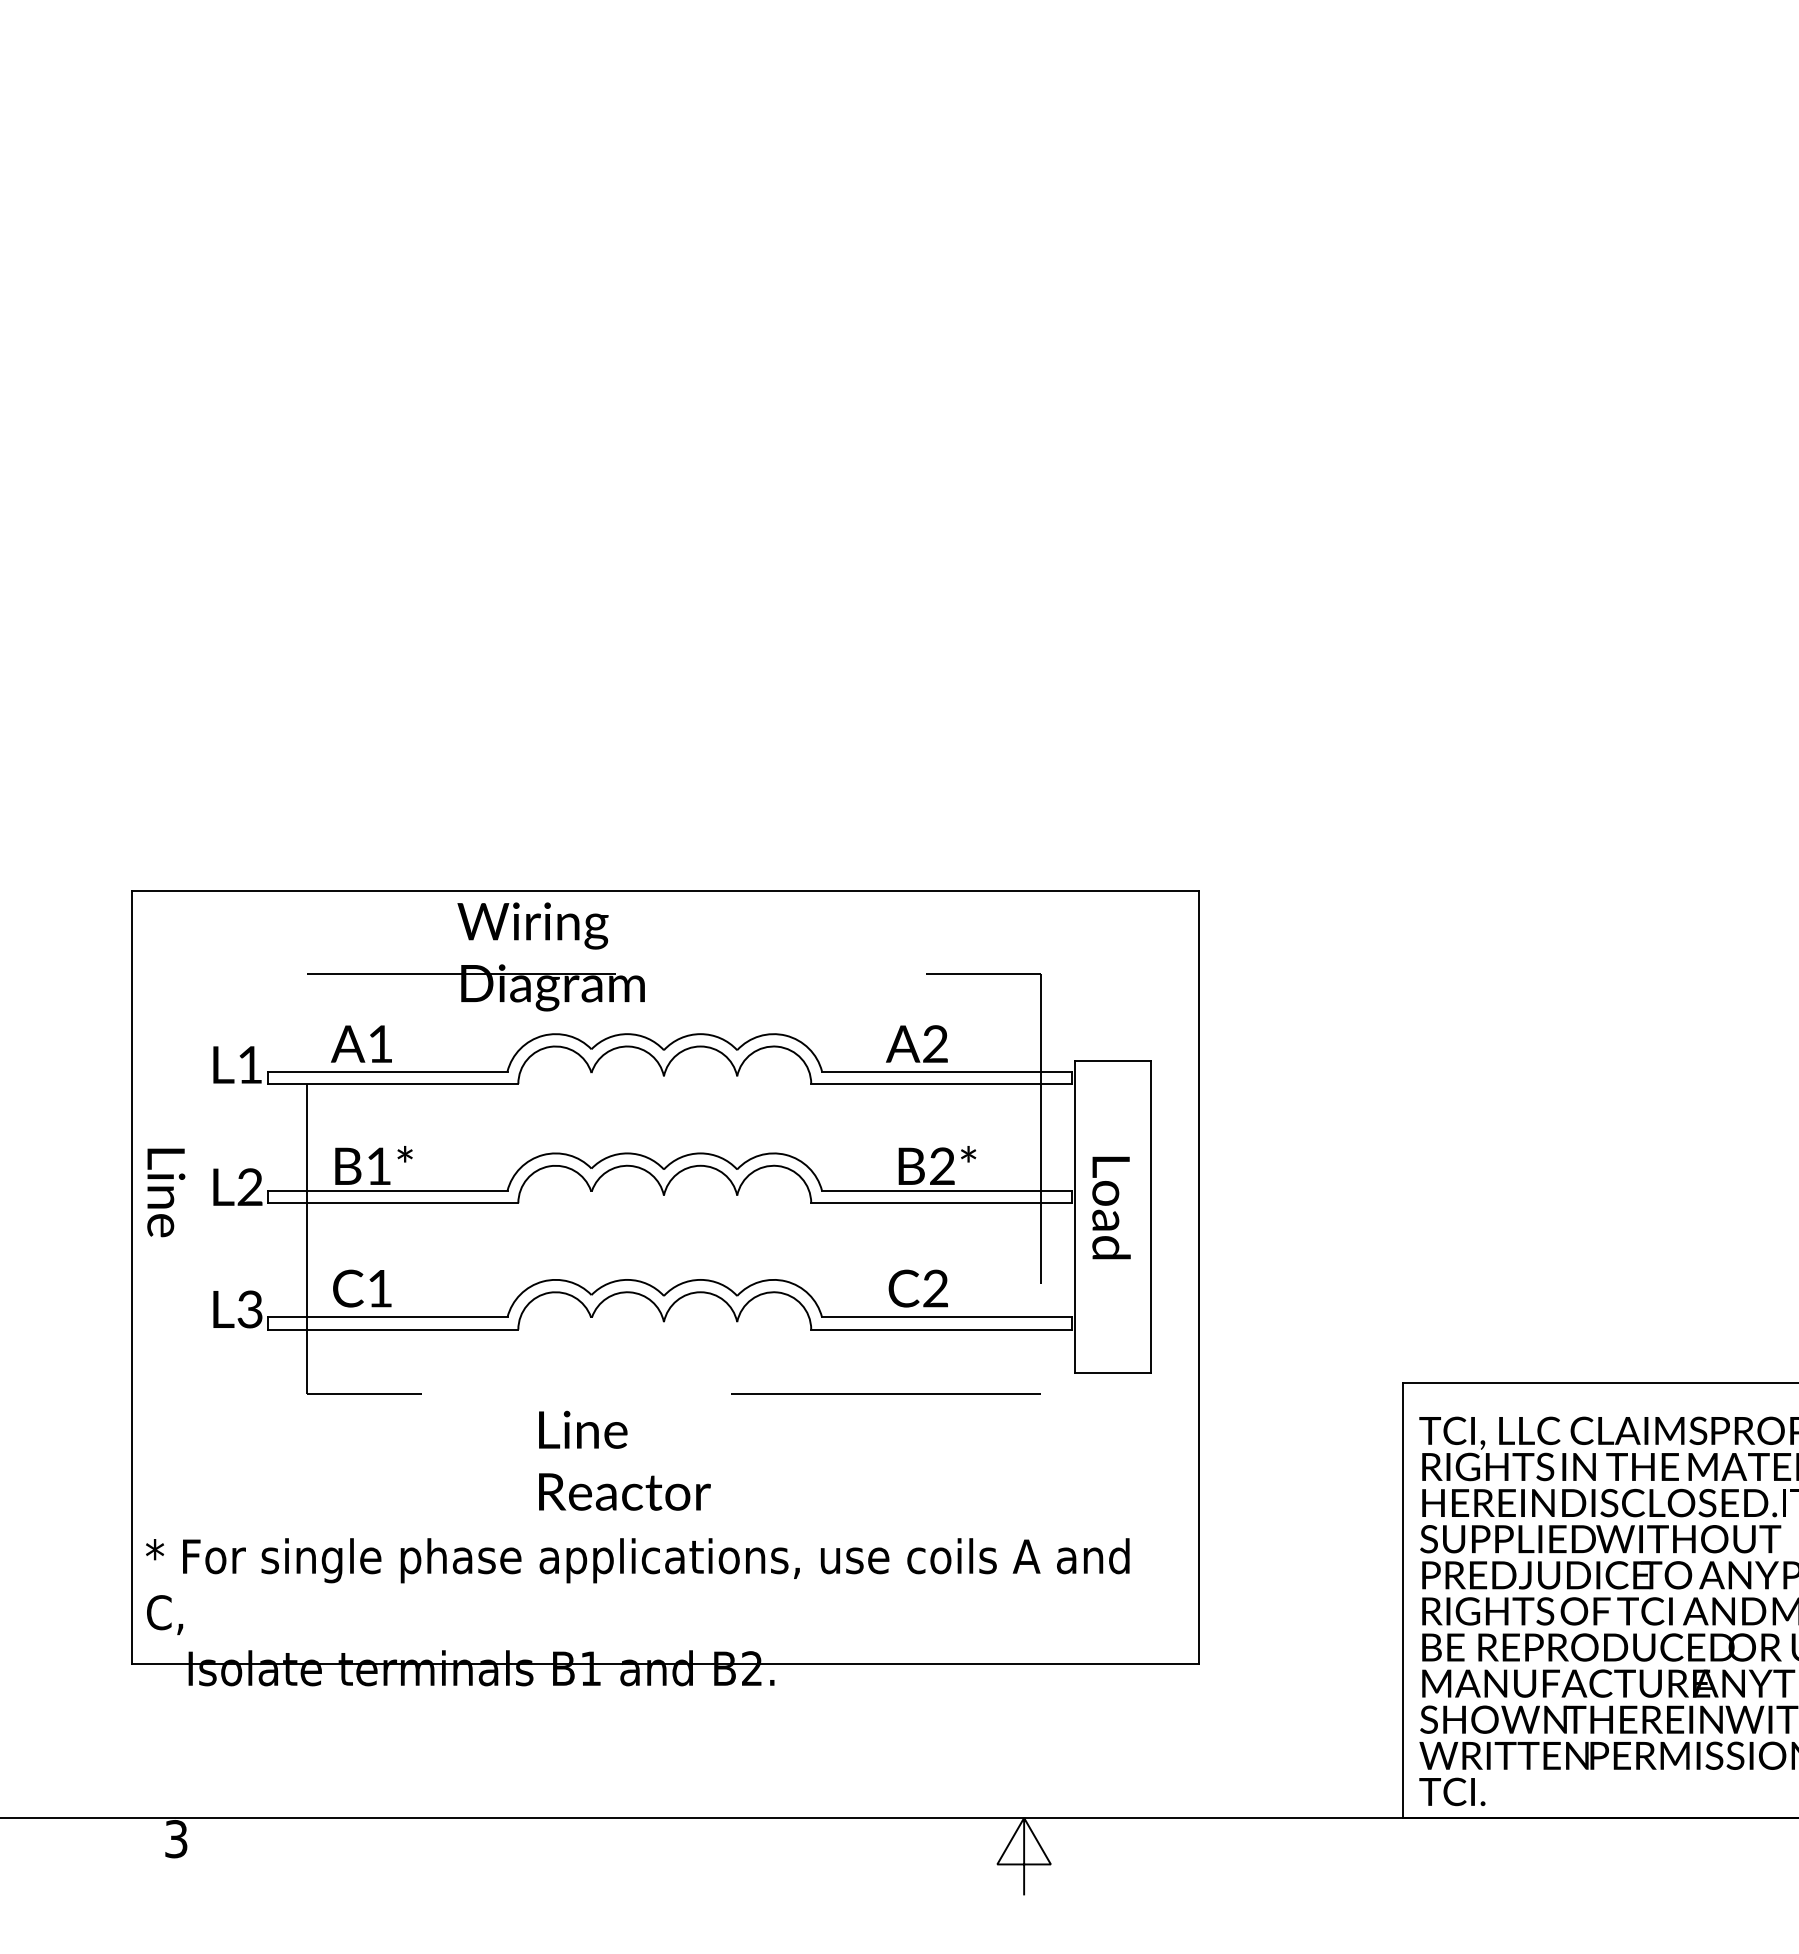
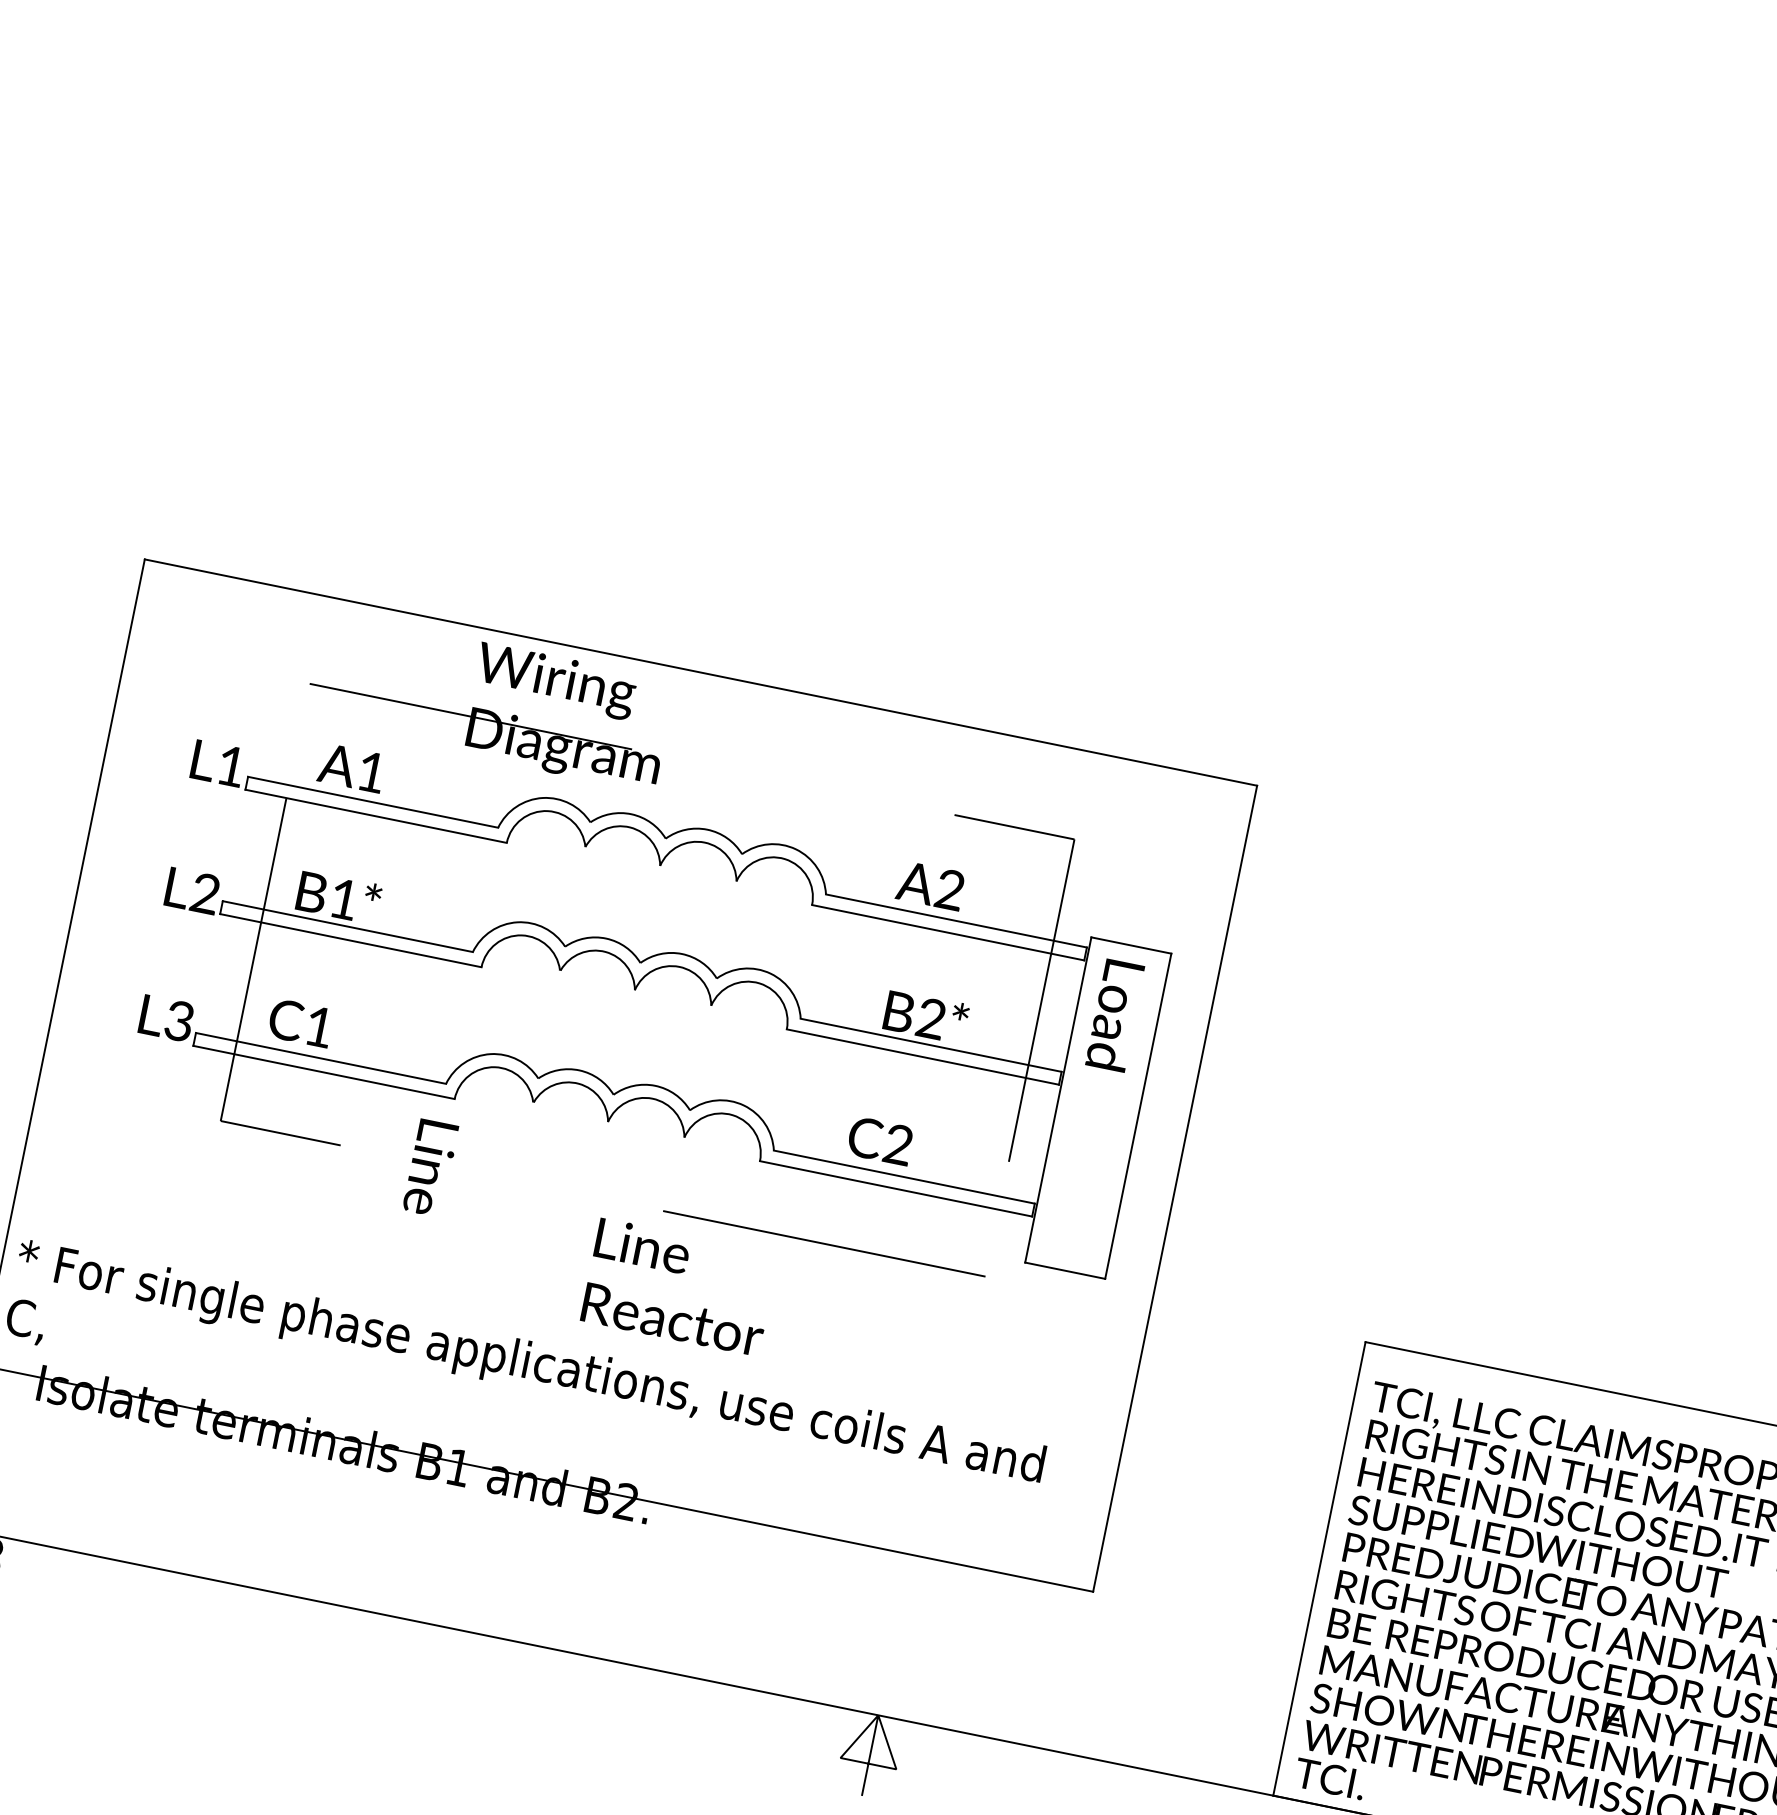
text: (166, 1192) -> (431, 1167), moved
text: (1111, 1207) -> (1115, 1015), moved
text: (624, 1460) -> (679, 1286), moved

